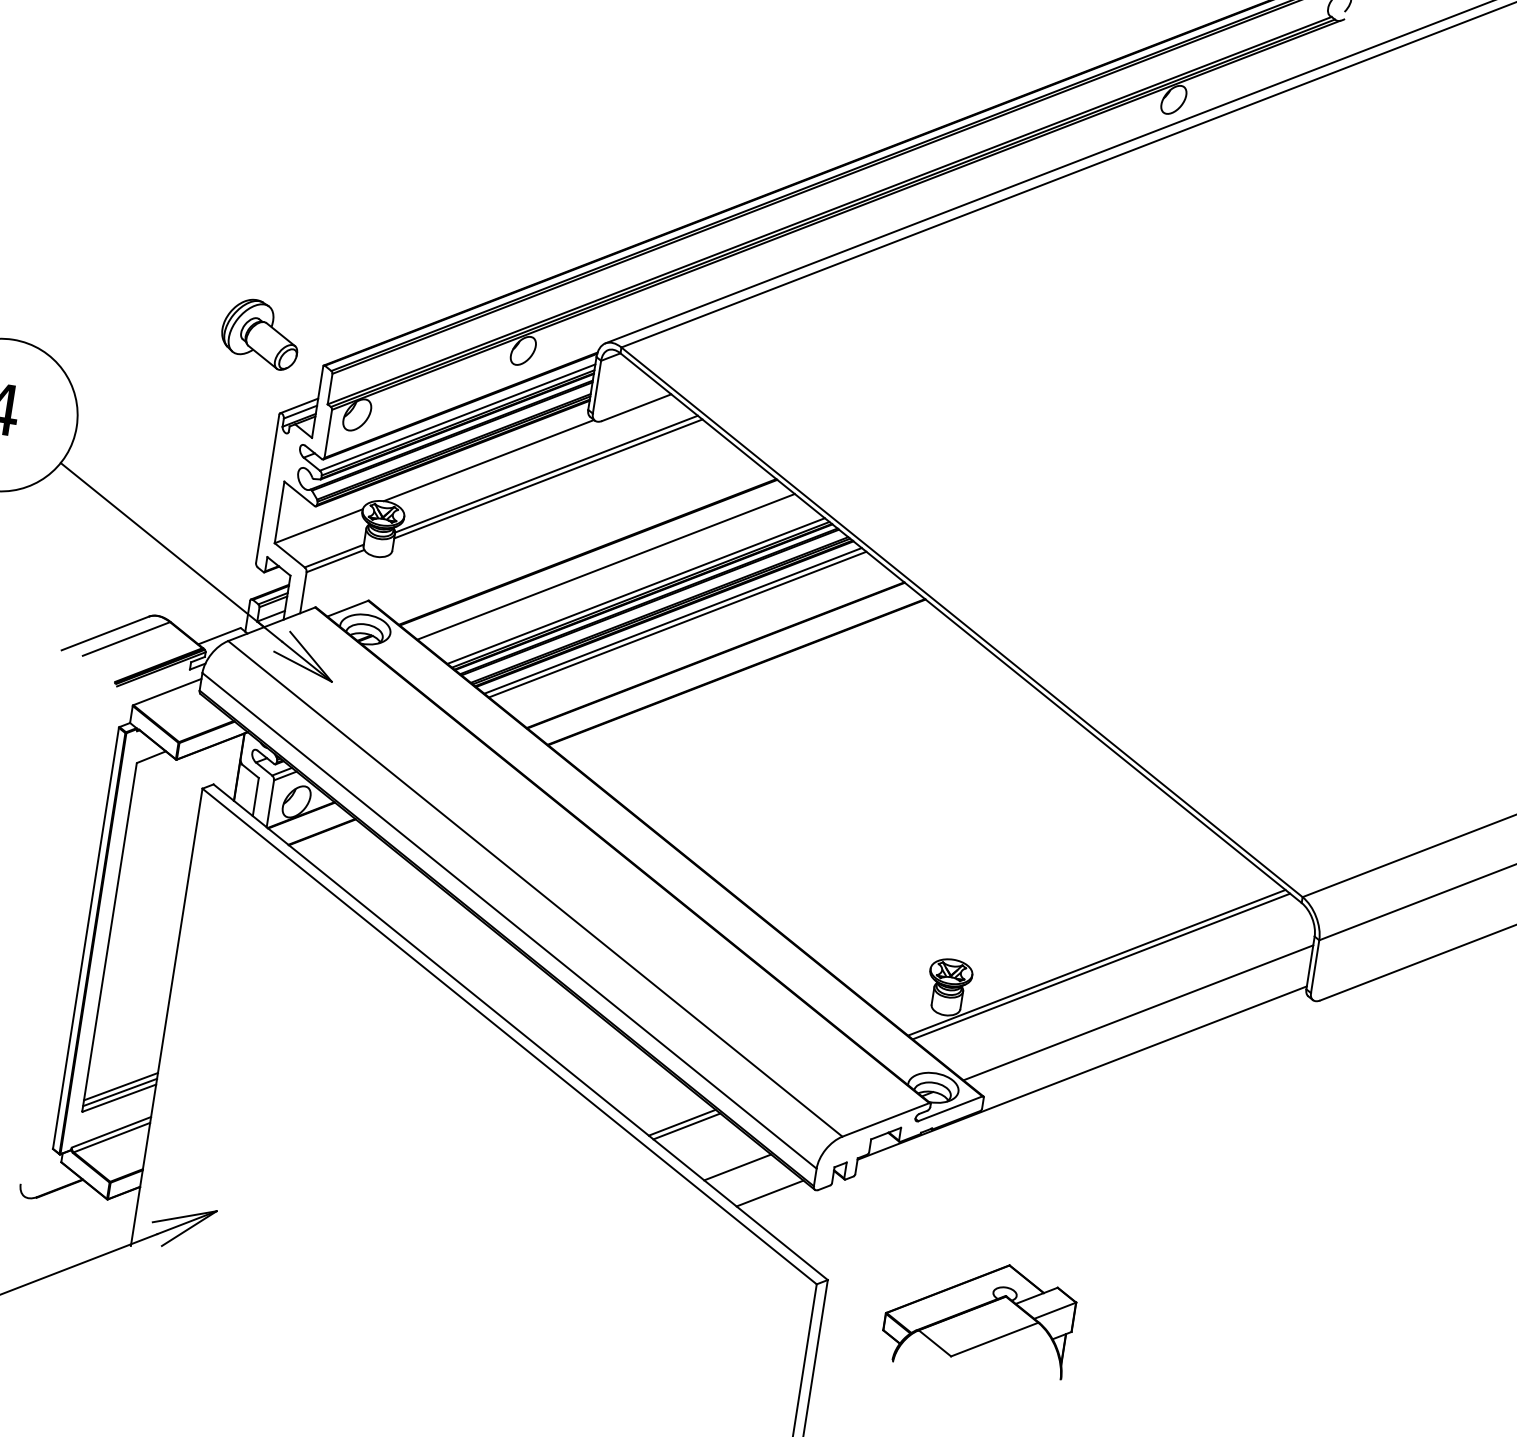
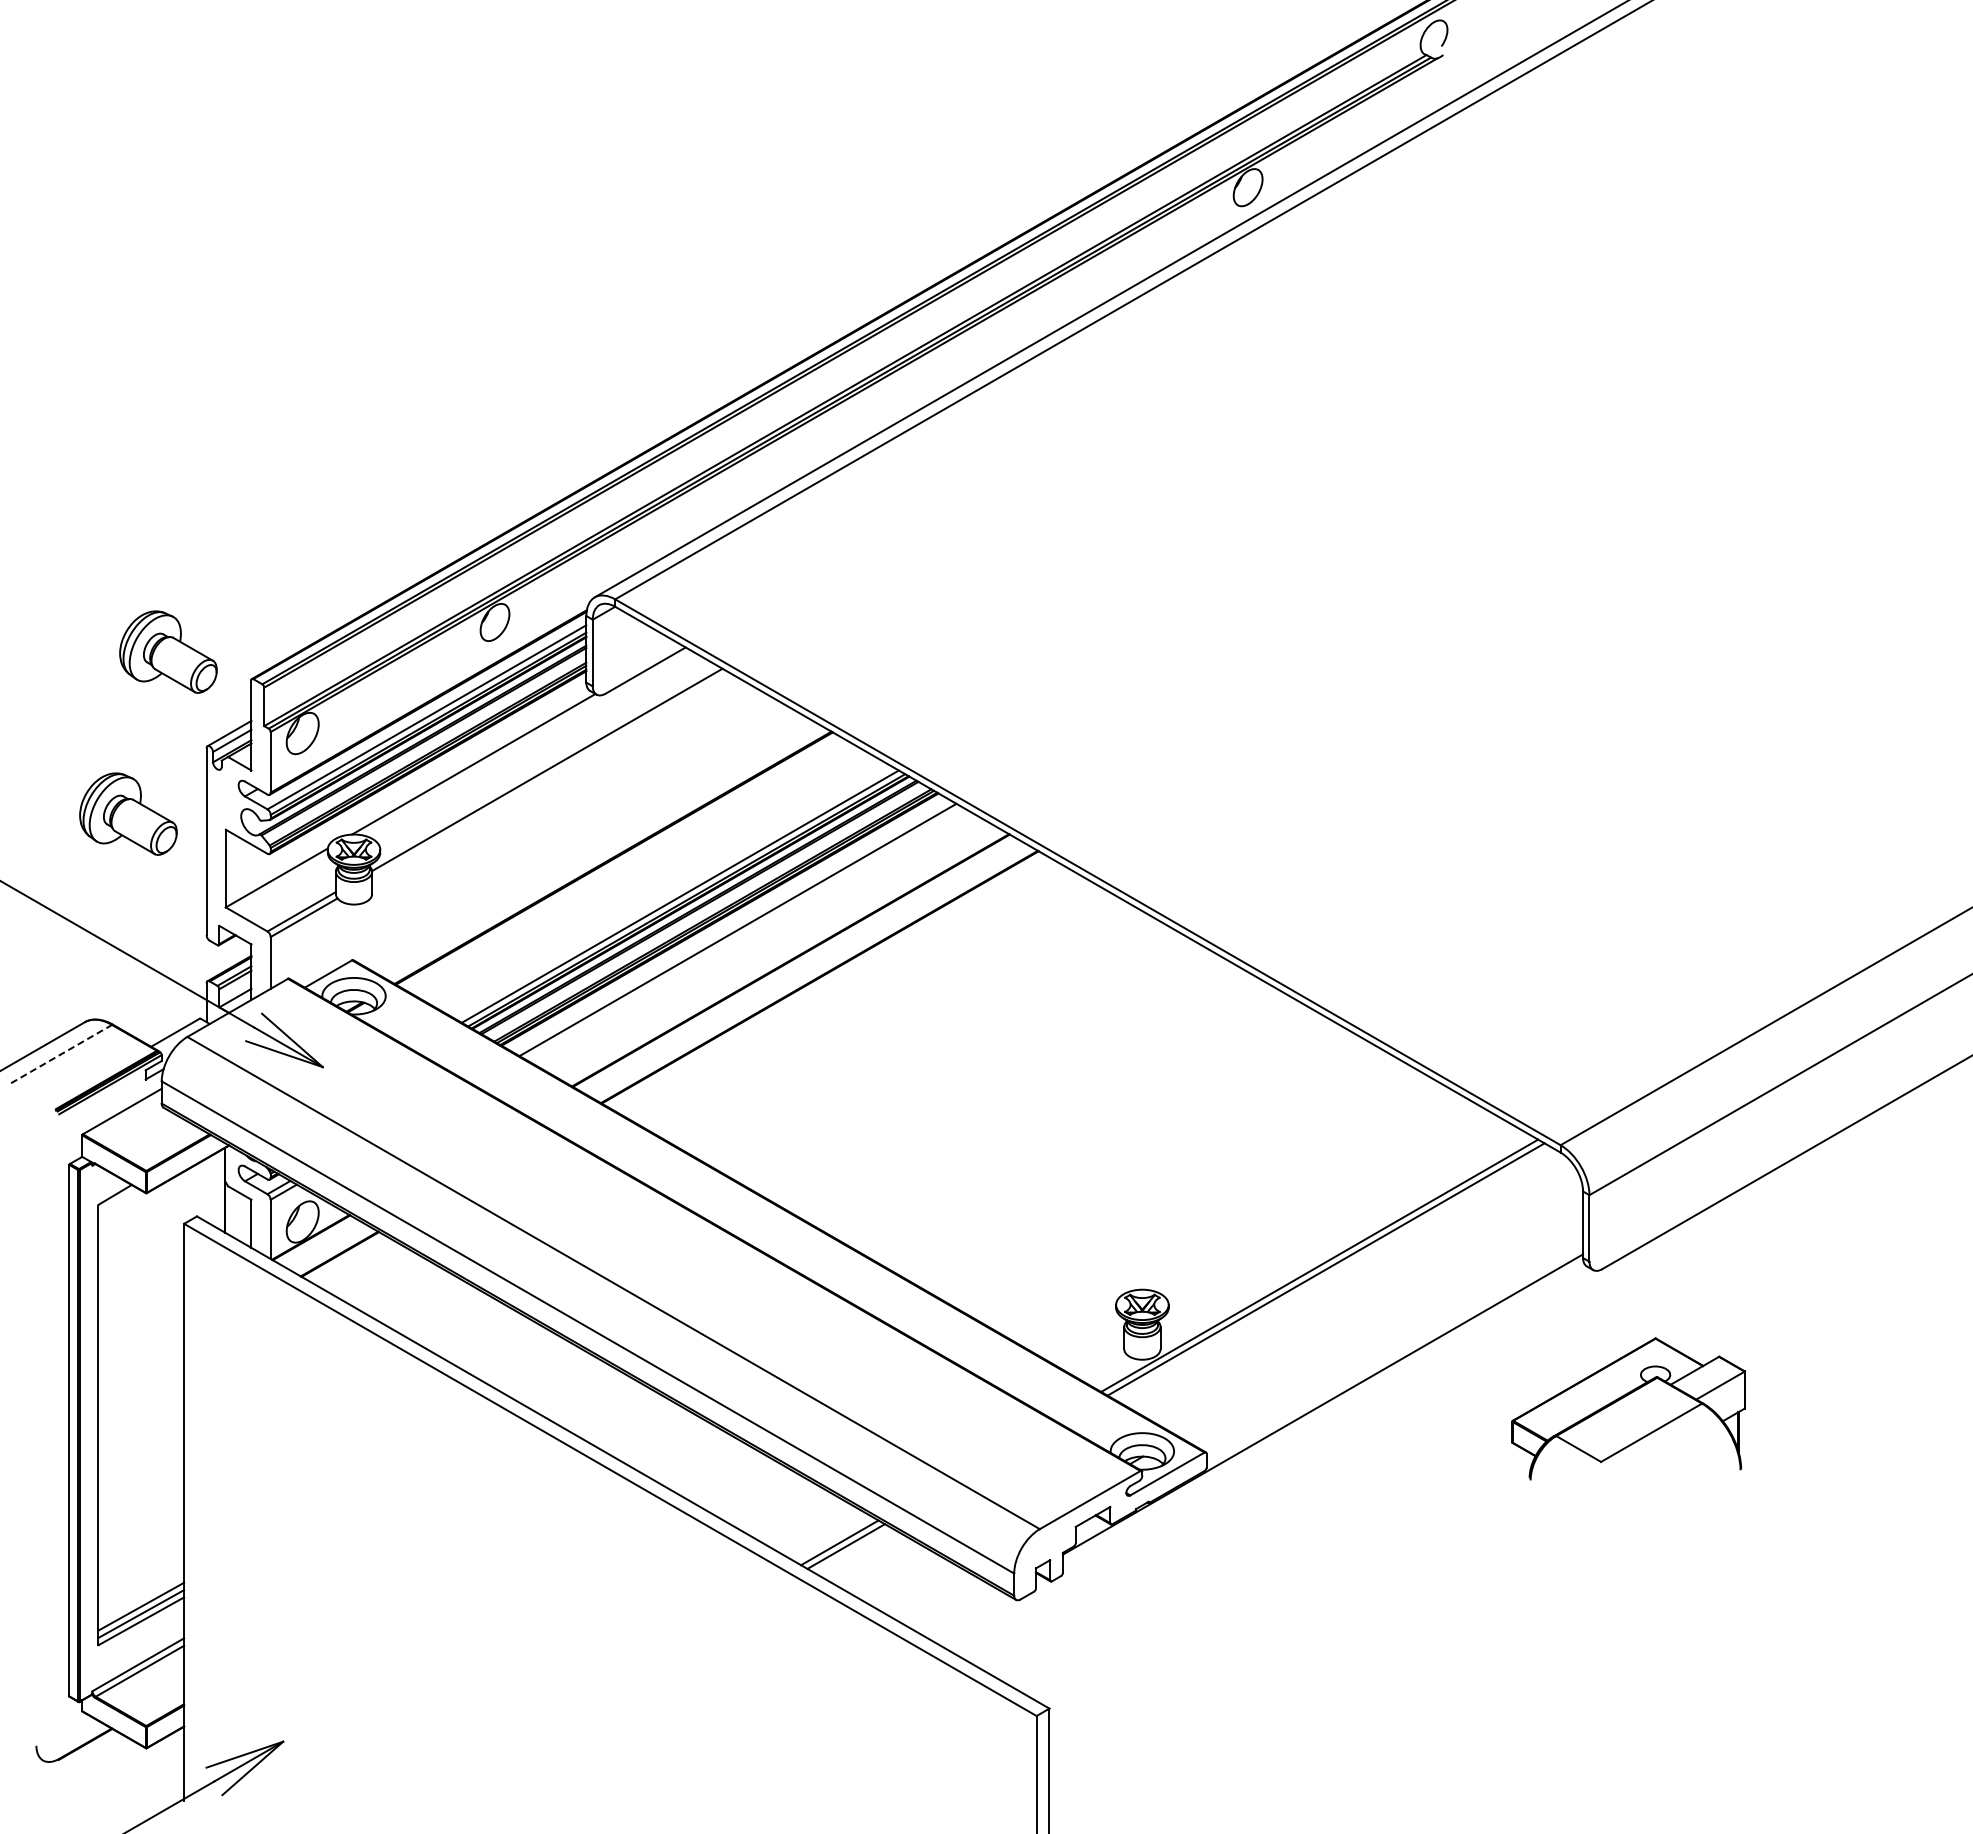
part: (209, 456) -> (128, 813), added
line: (548, 478) -> (550, 775), removed
line: (605, 566) -> (638, 872), removed
line: (672, 621) -> (731, 926), removed
line: (127, 638) -> (62, 1053), solid -> dashed
line: (1138, 1012) -> (1380, 1319), removed
line: (737, 1166) -> (916, 1586), removed
line: (770, 1192) -> (961, 1612), removed
part: (979, 1317) -> (1628, 1408), moved

